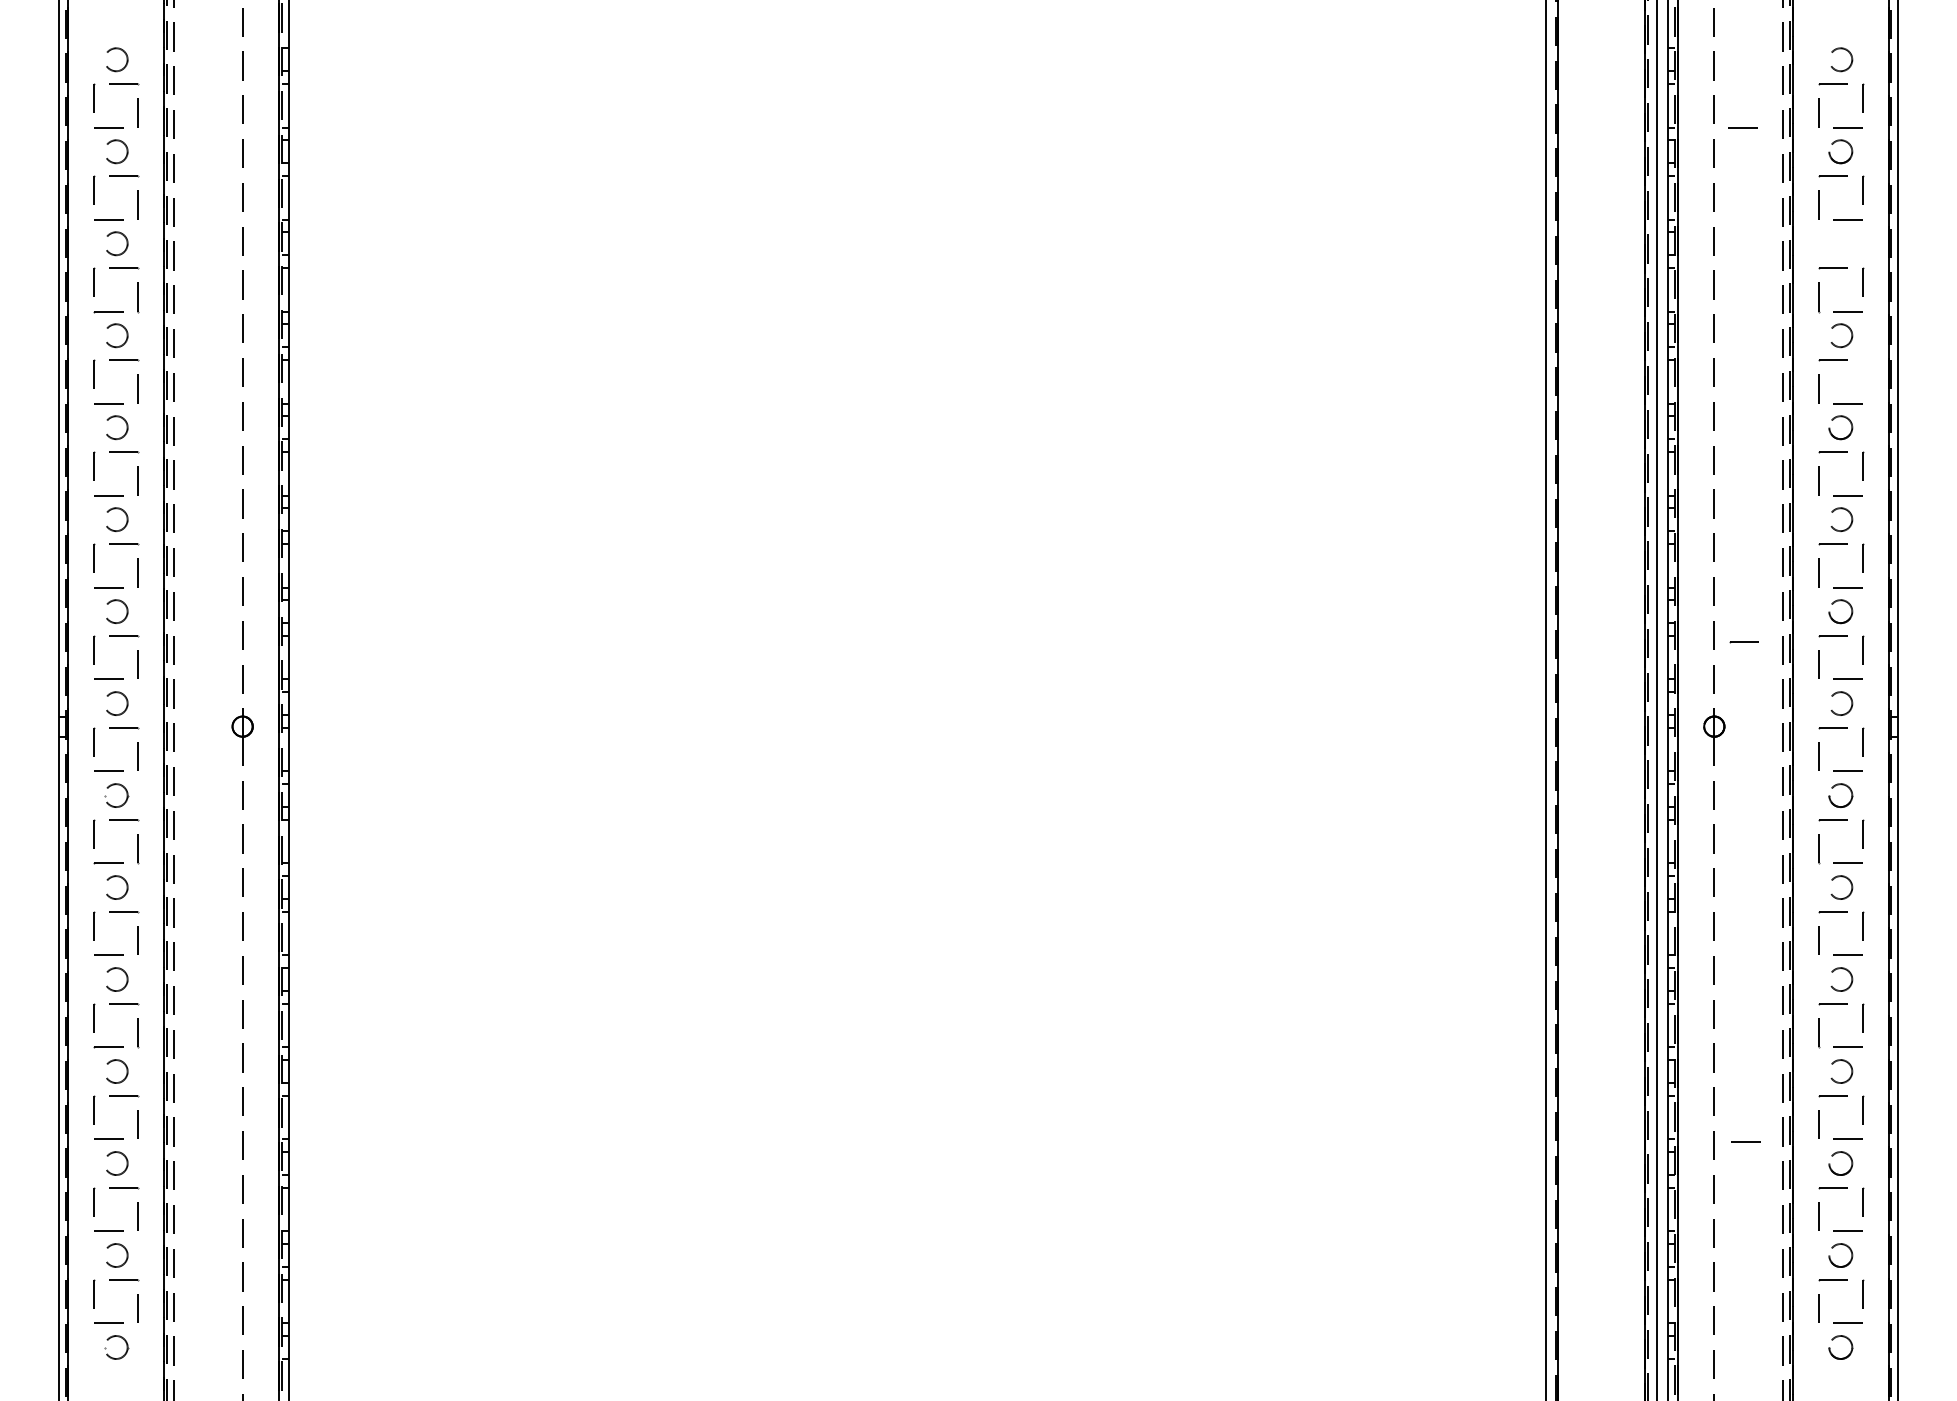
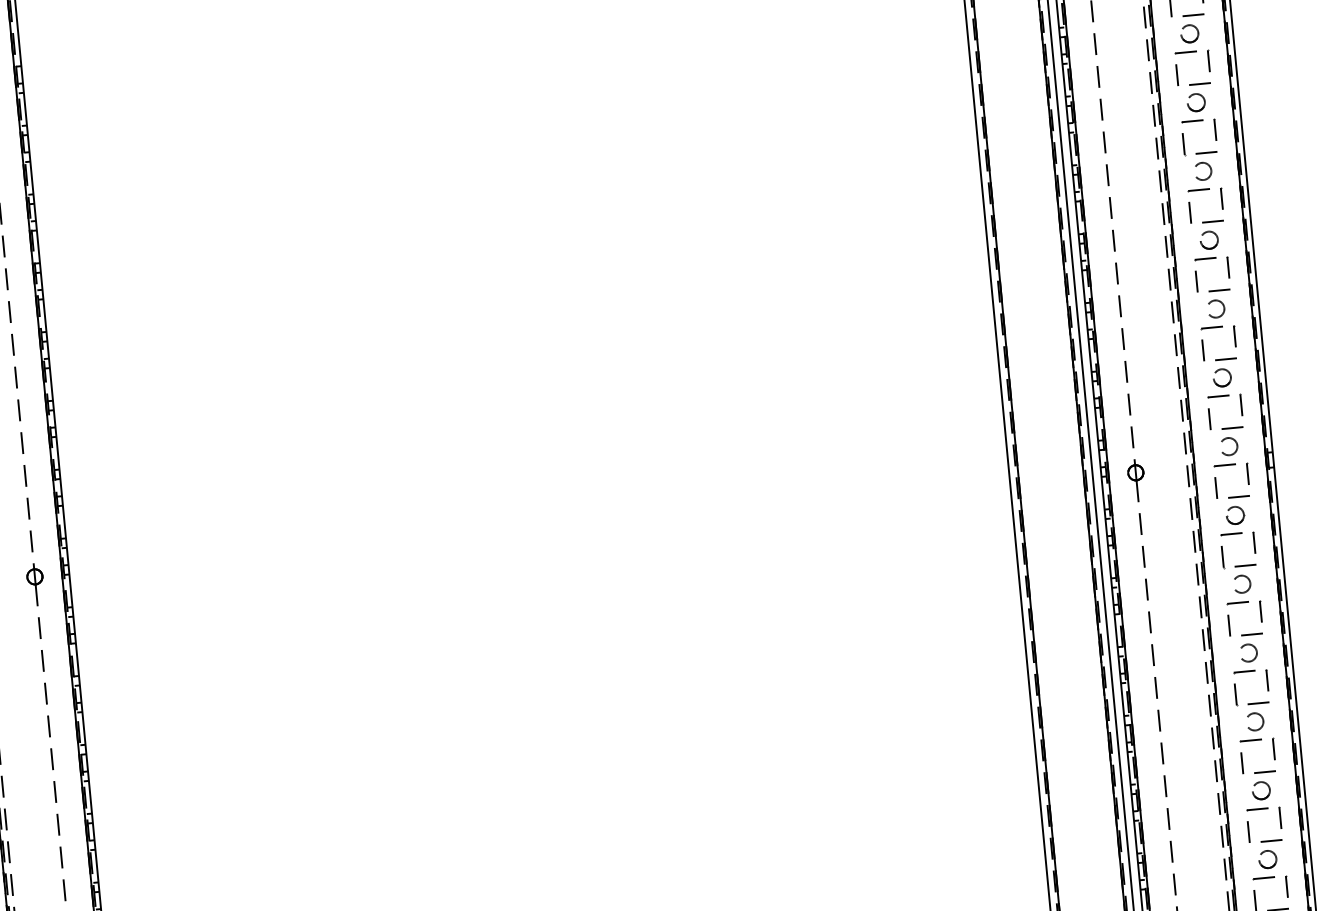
line: (1742, 127) -> (1114, 22), removed
part: (1836, 234) -> (1192, 96), added
line: (1863, 373) -> (1222, 198), added
line: (1743, 642) -> (1151, 407), removed
line: (1745, 1141) -> (1188, 780), removed

